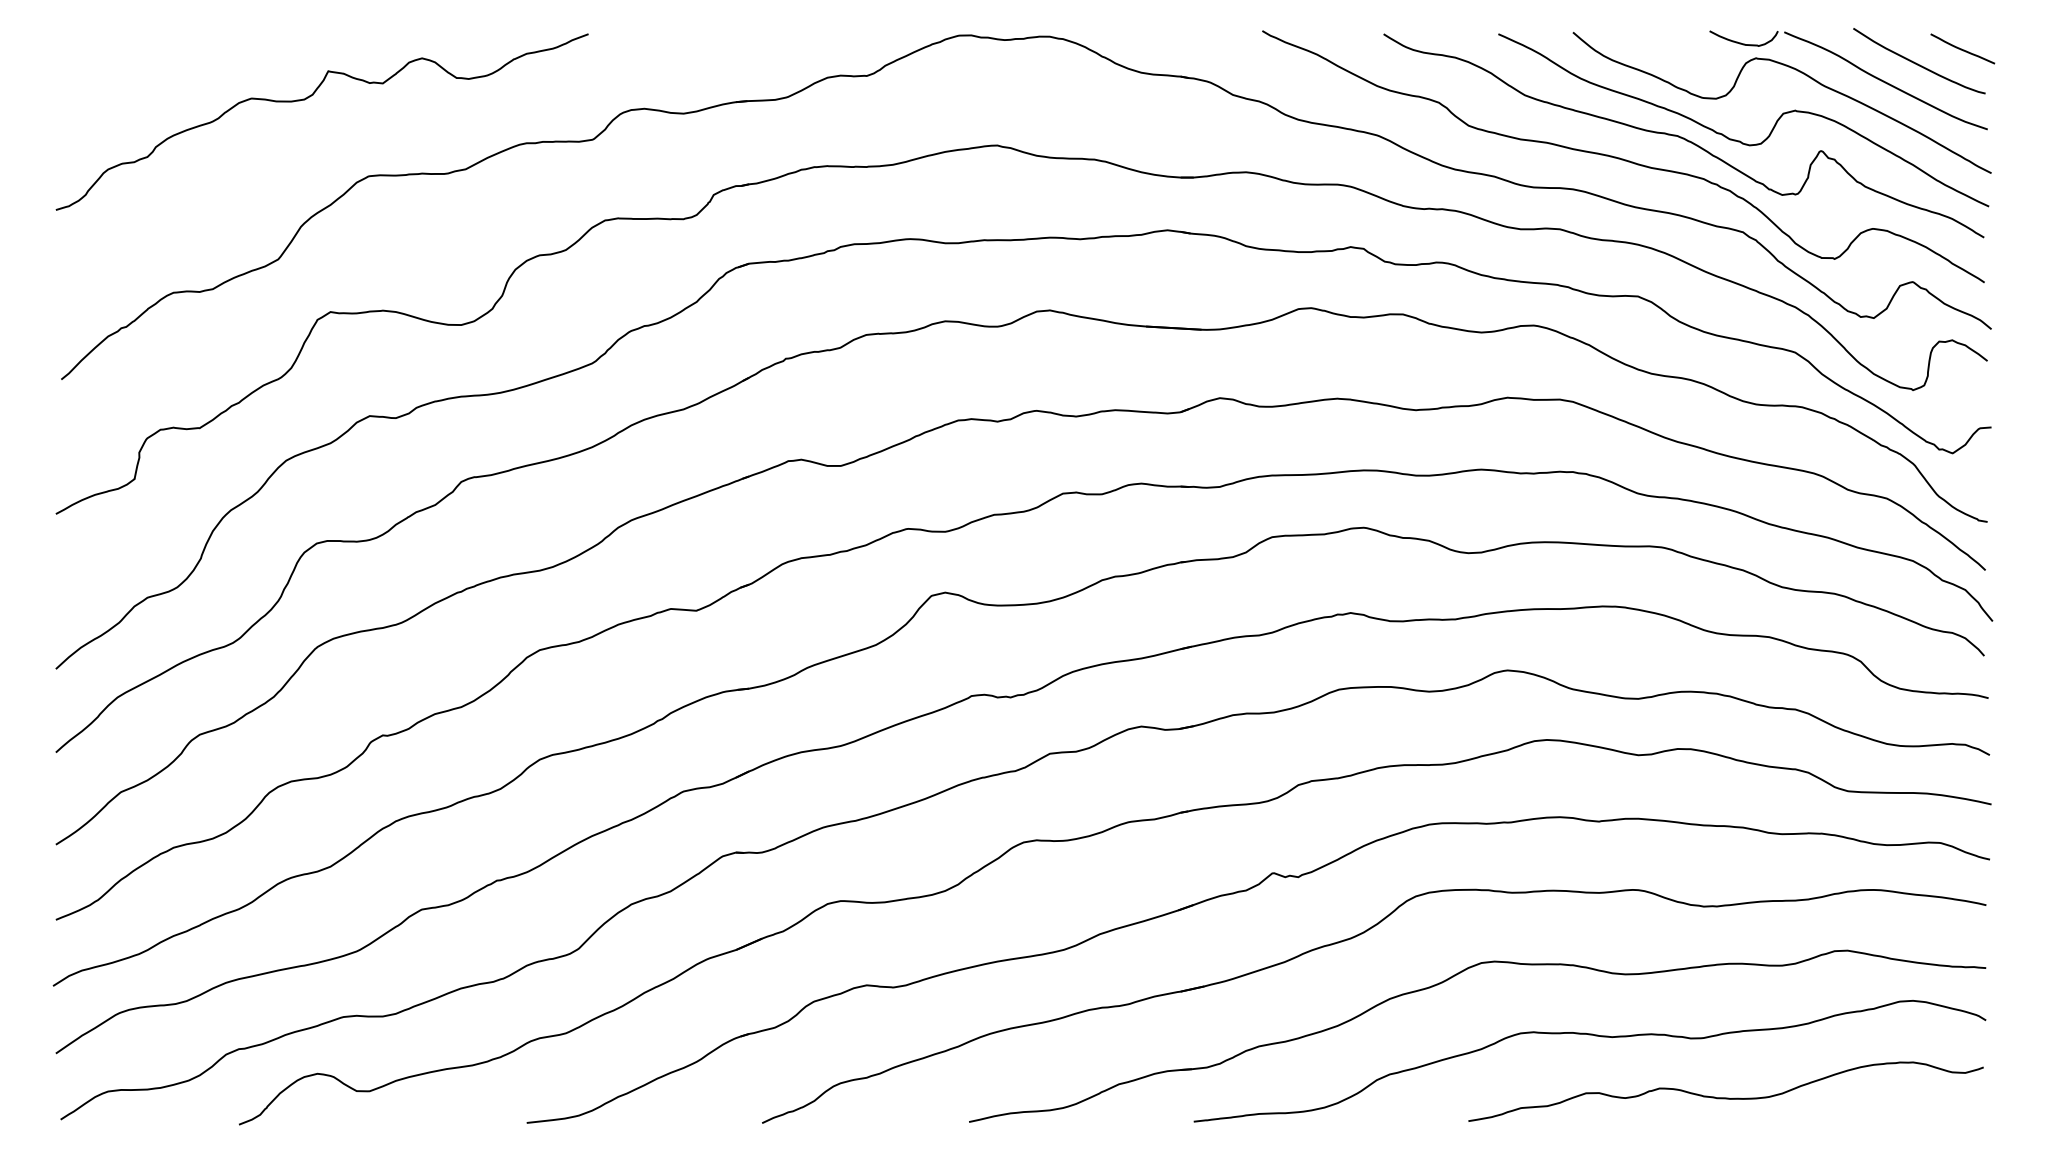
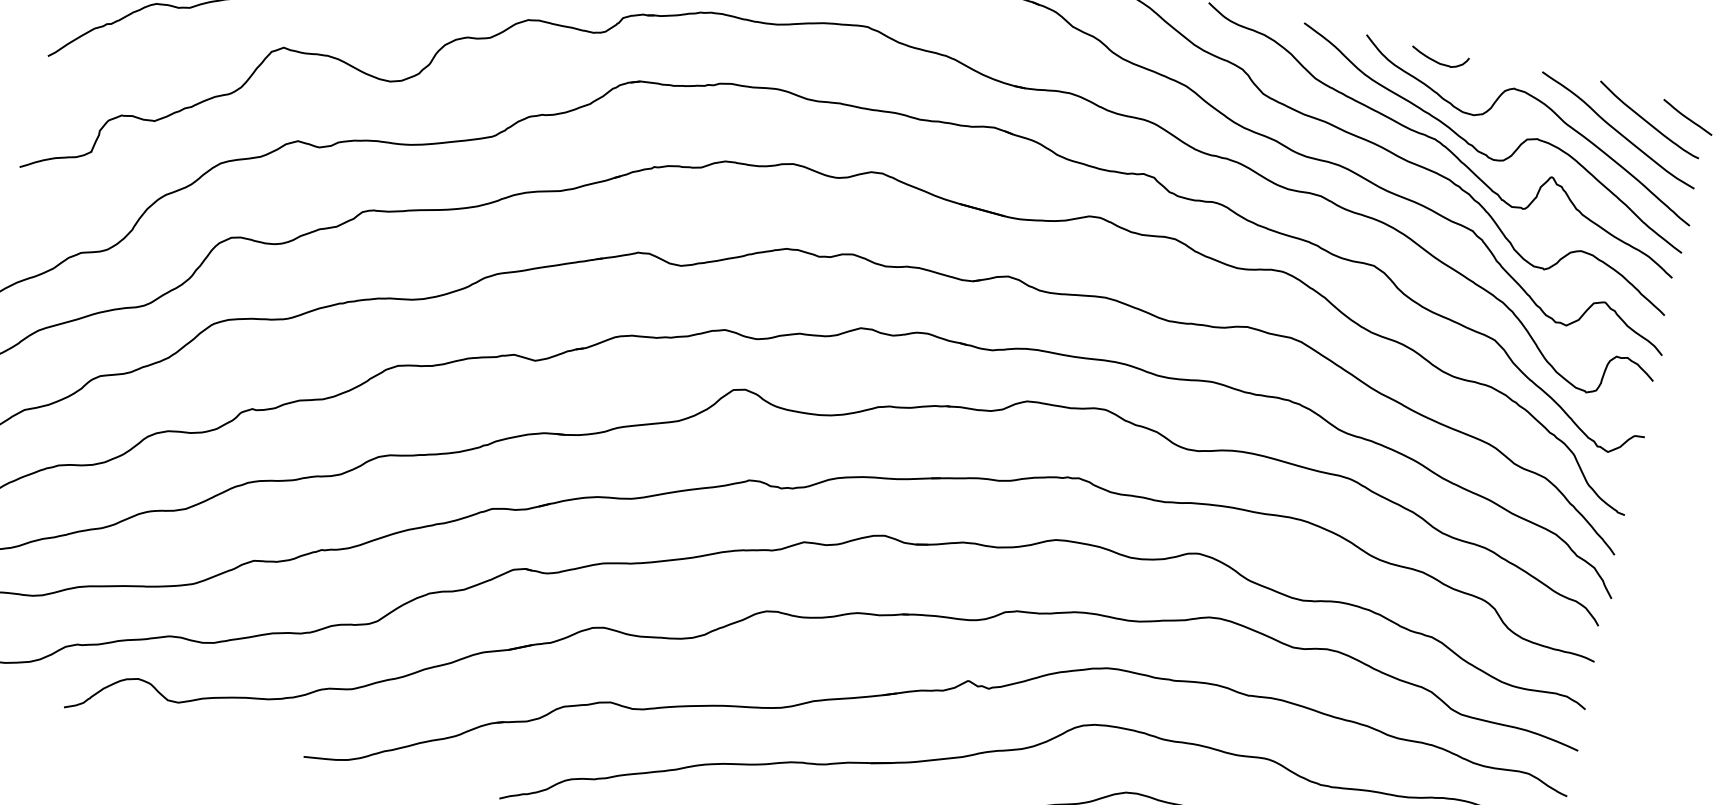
curve: (1741, 42) -> (1437, 61), moved

